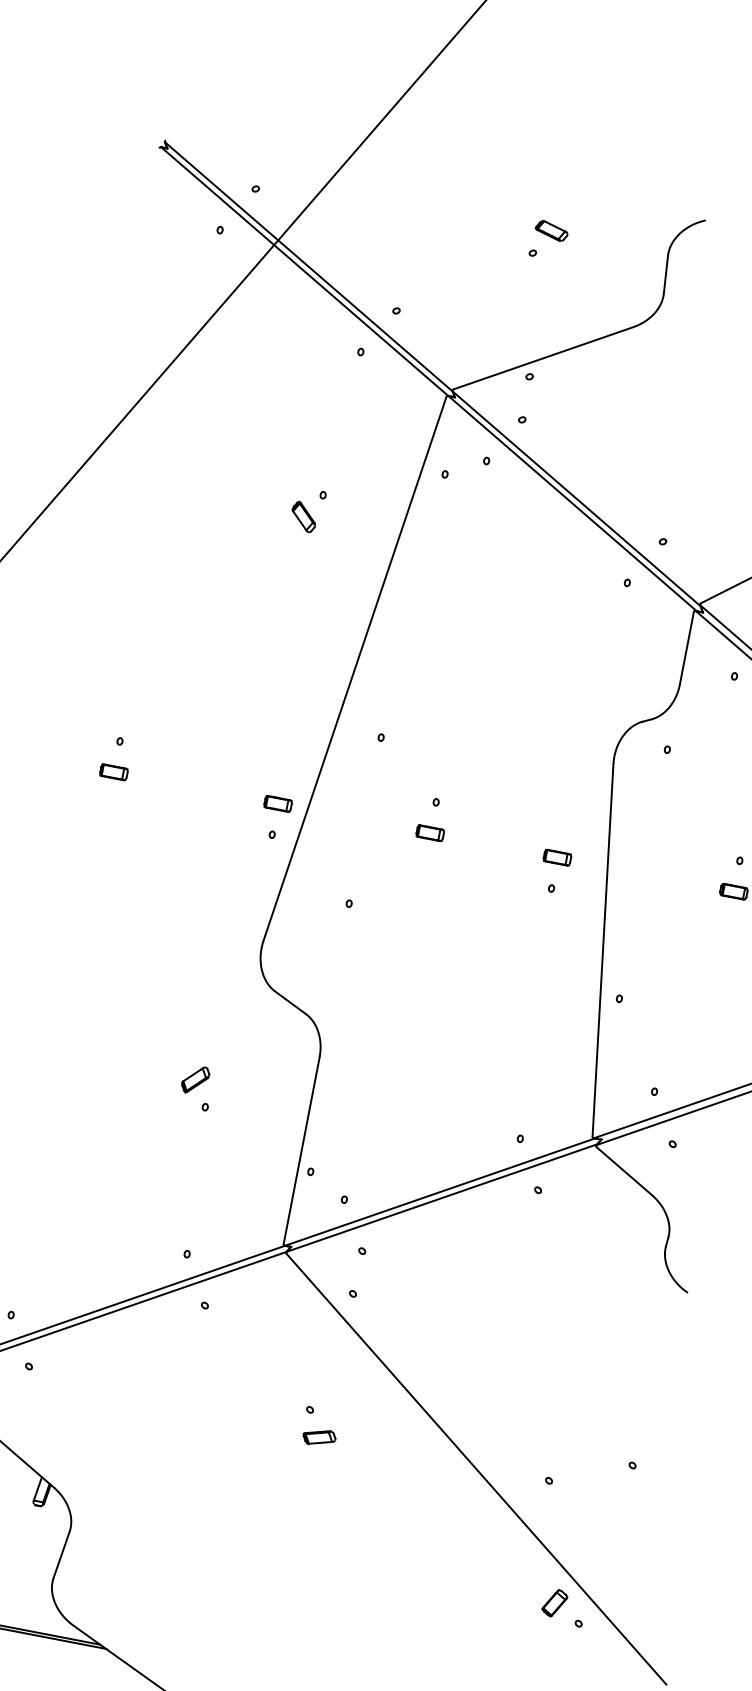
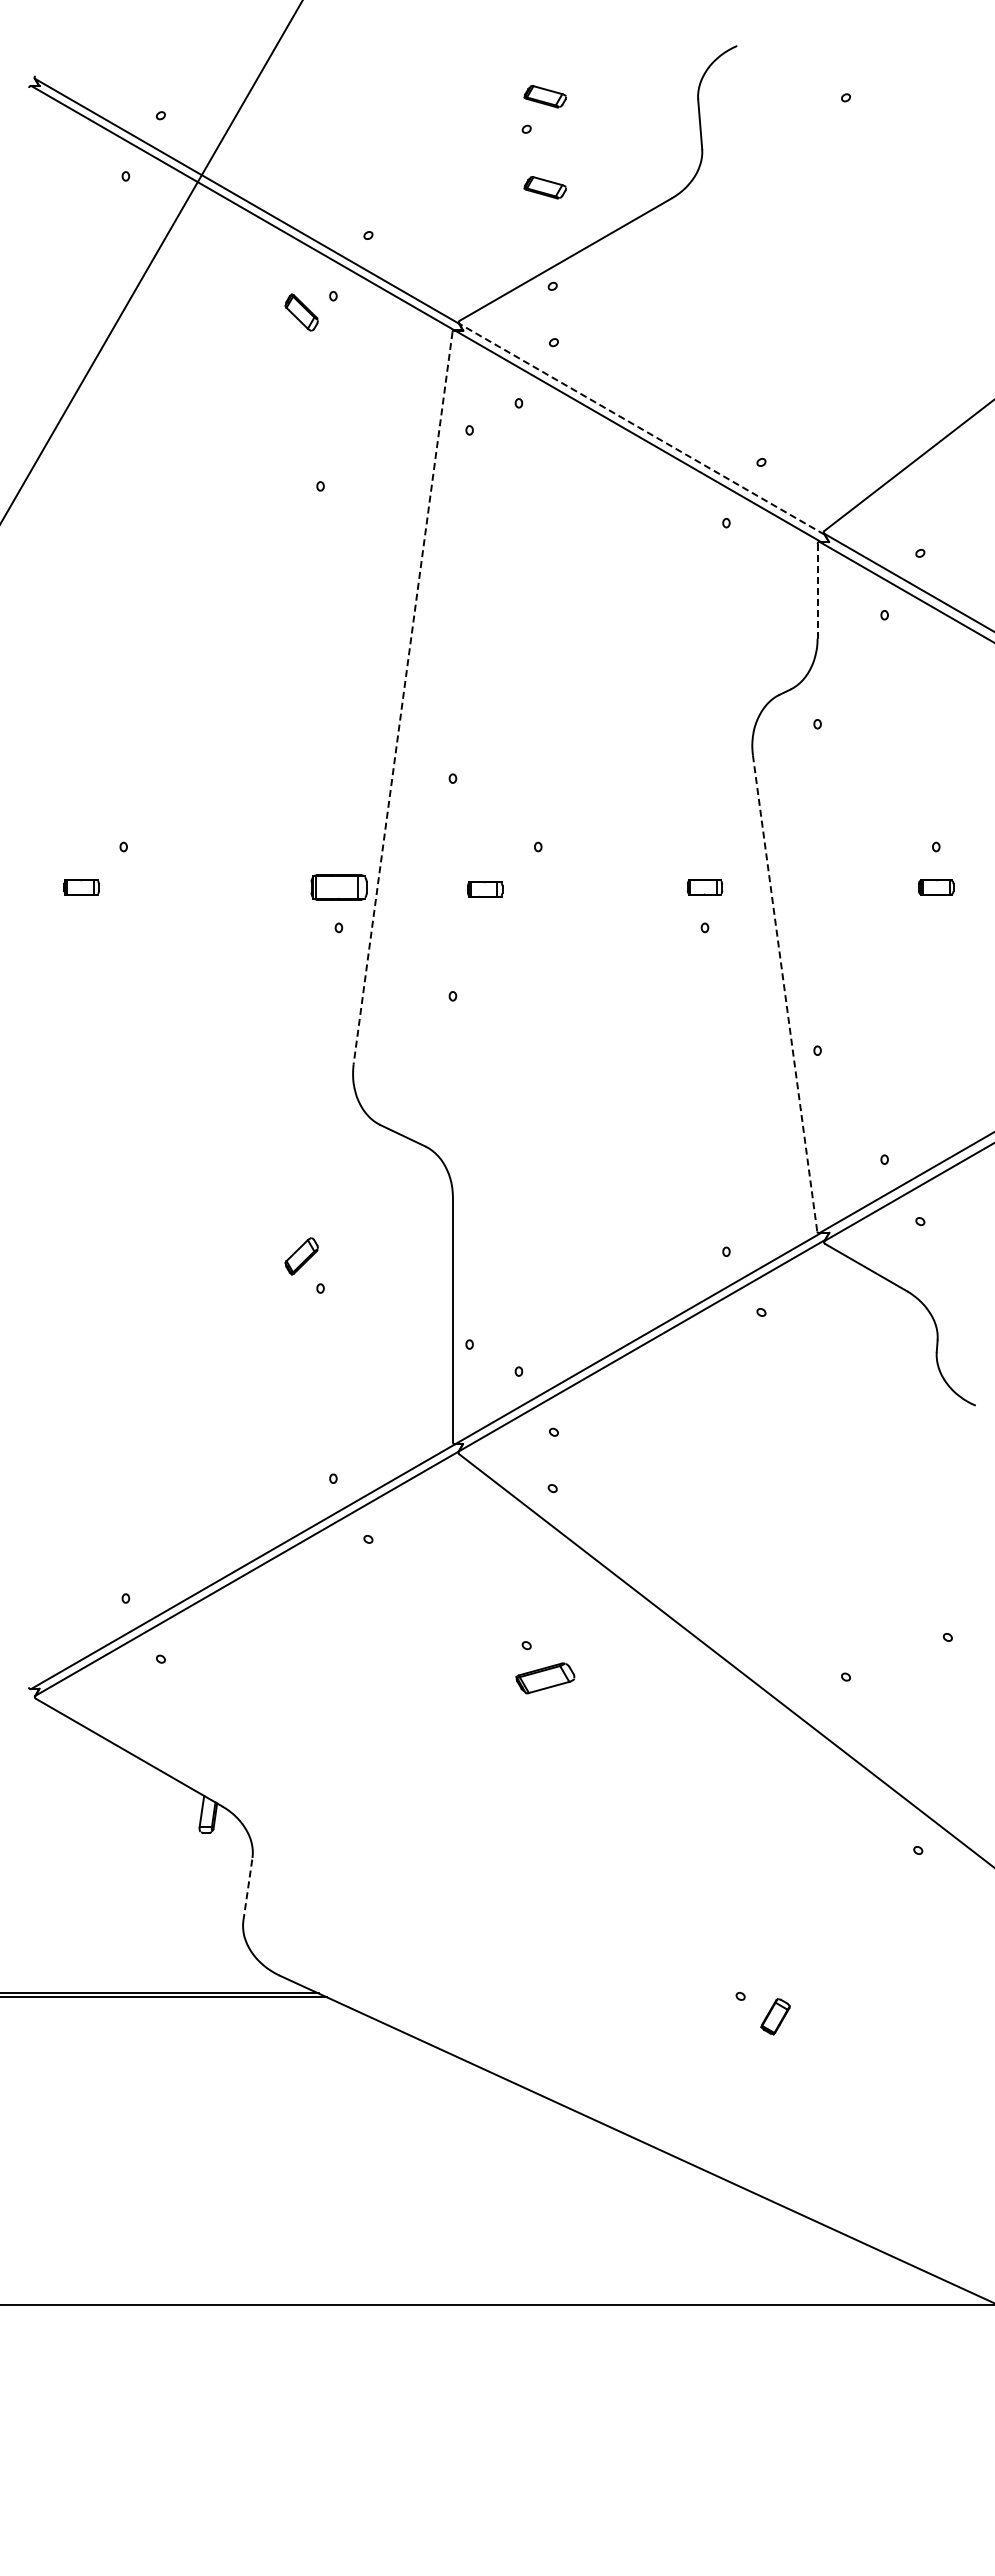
part: (537, 300) -> (544, 187), added
line: (576, 499) -> (641, 429), solid -> dashed
part: (303, 516) -> (301, 312), moved
line: (686, 648) -> (817, 591), solid -> dashed
line: (355, 669) -> (403, 698), solid -> dashed
part: (113, 772) -> (81, 887), moved
part: (277, 803) -> (338, 887), size x1.6
part: (430, 833) -> (485, 889), moved
line: (603, 950) -> (785, 993), solid -> dashed
part: (318, 1436) -> (544, 1677), size x1.4
line: (61, 1554) -> (247, 1889), solid -> dashed
part: (554, 1603) -> (882, 1830), removed

